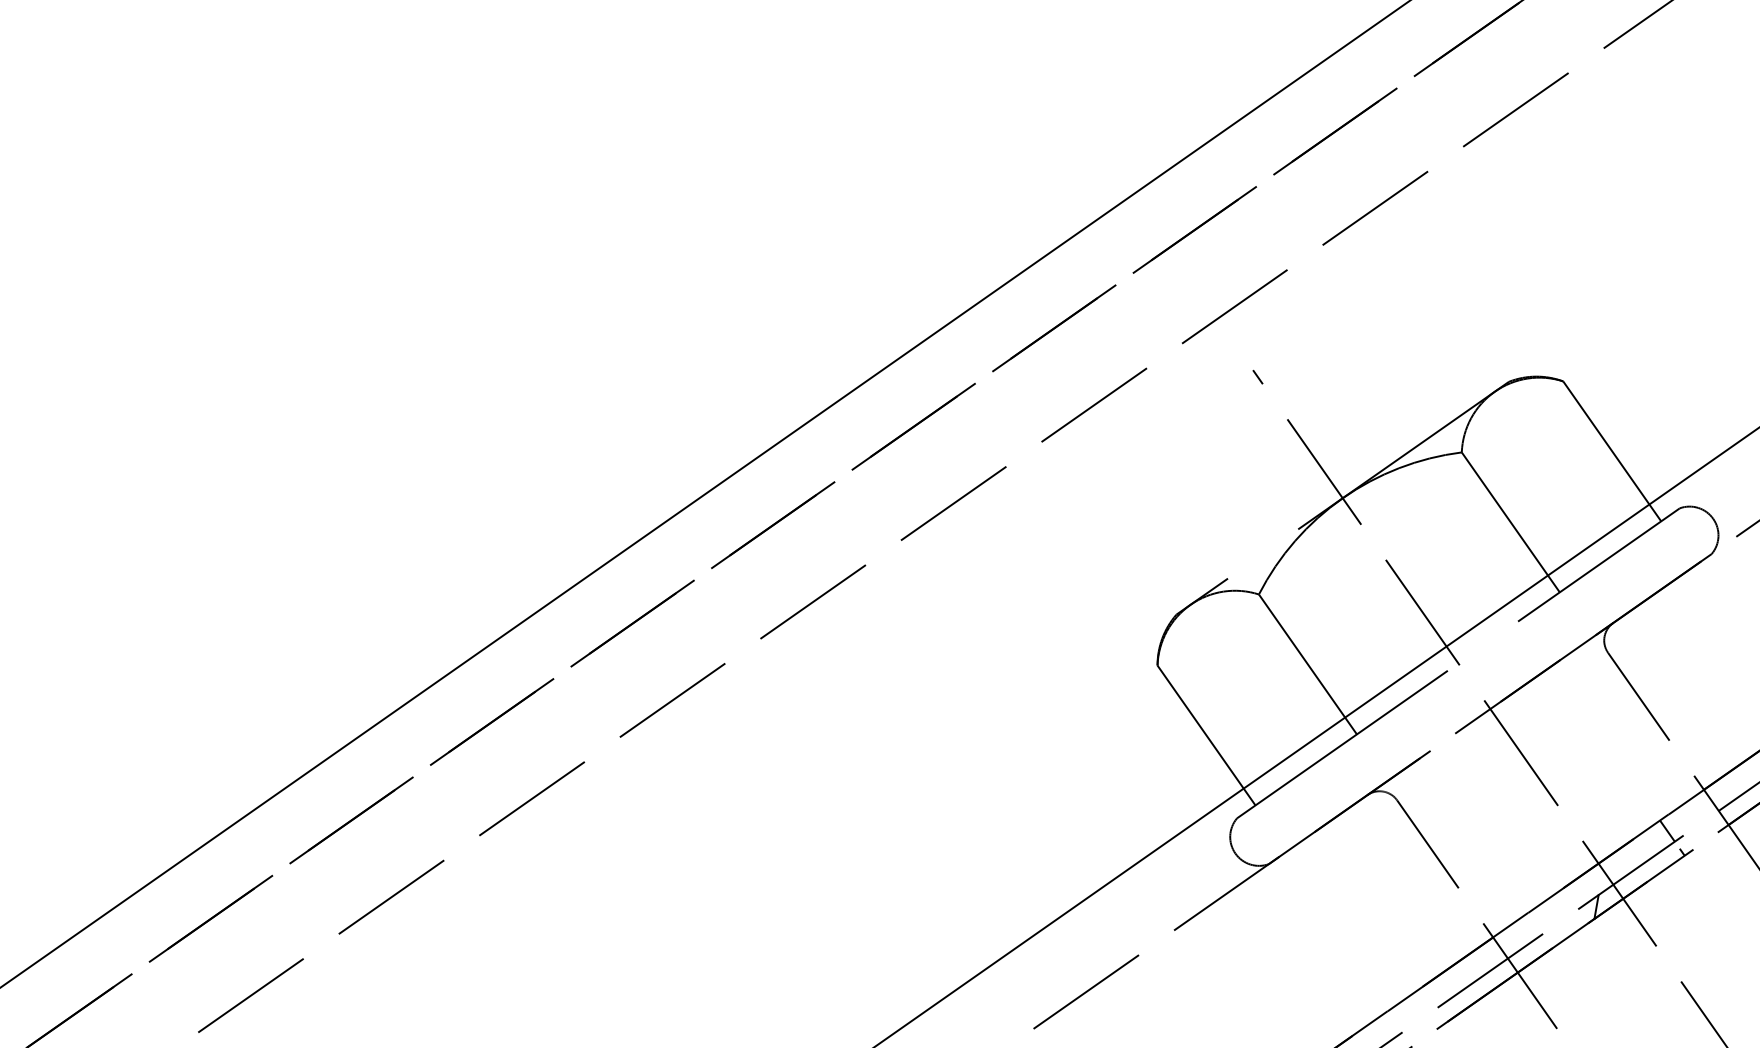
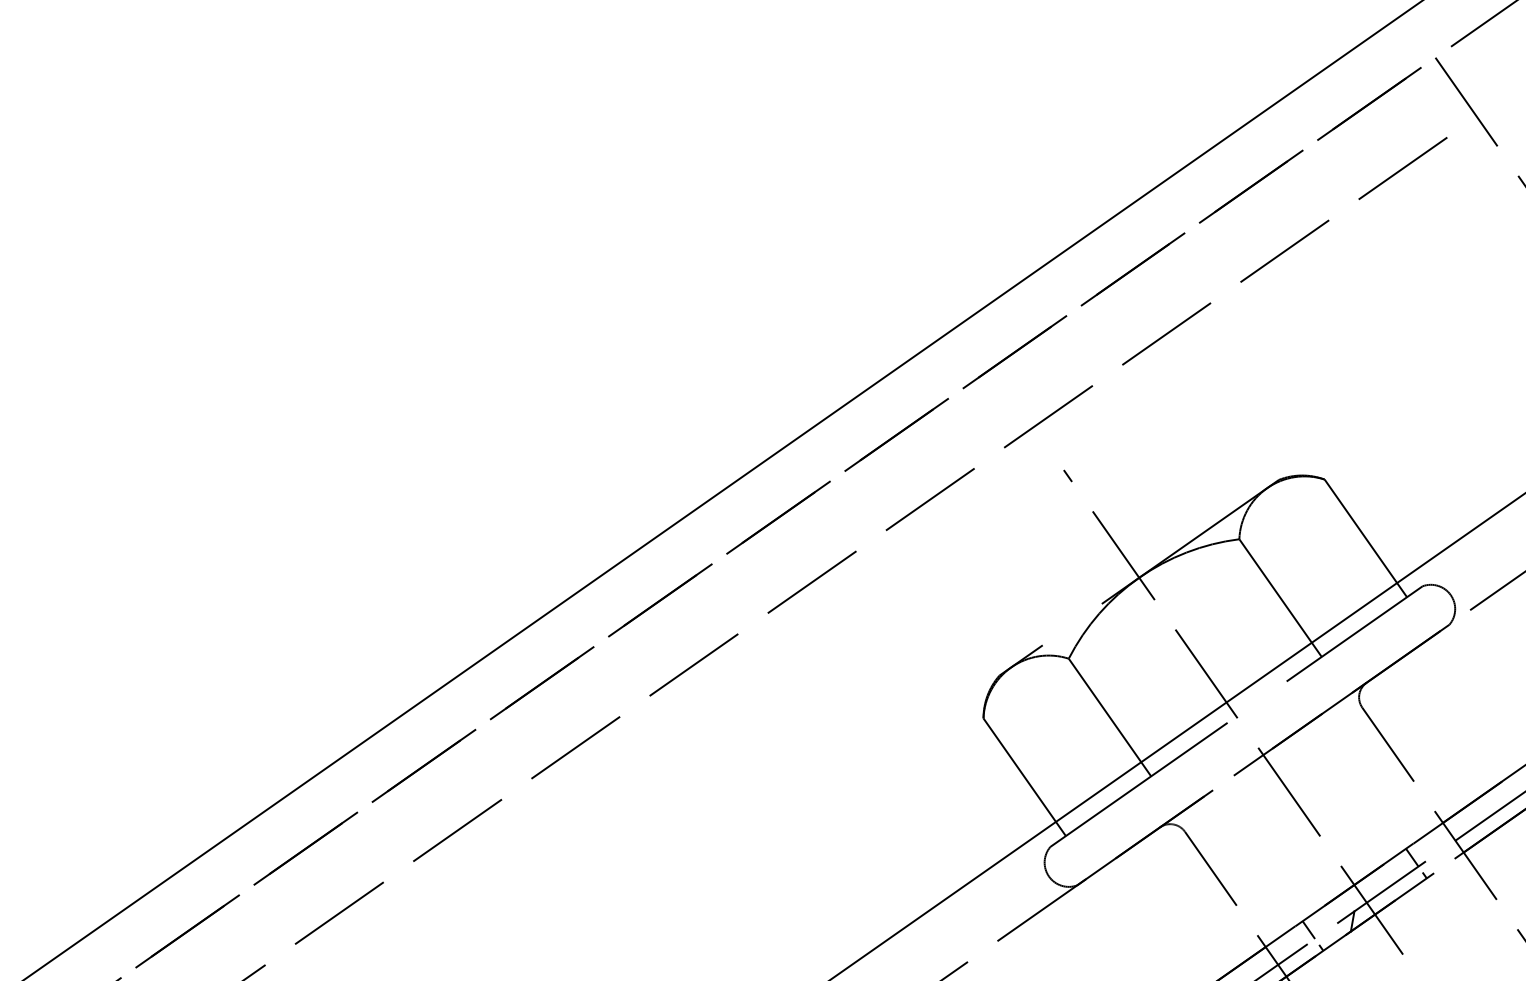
line: (1548, 923) -> (1312, 935), added

